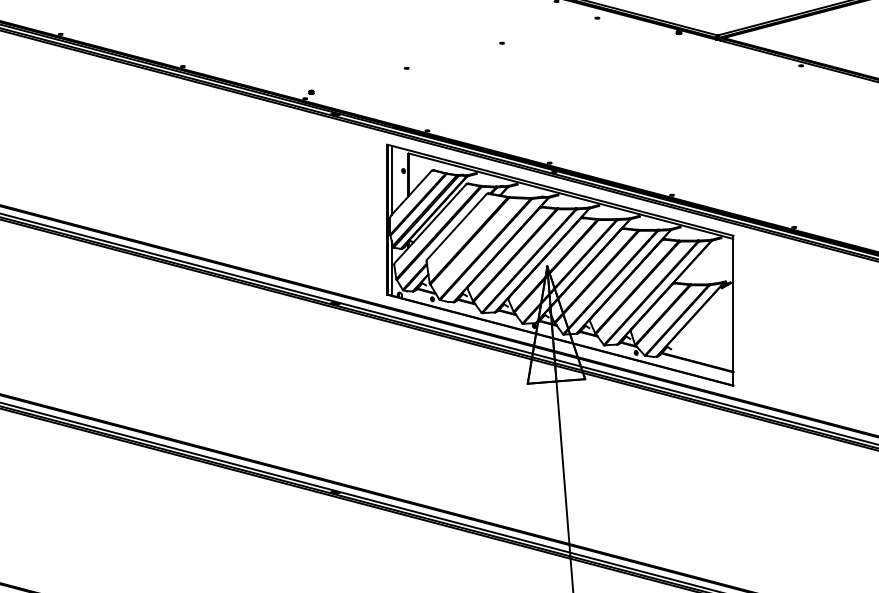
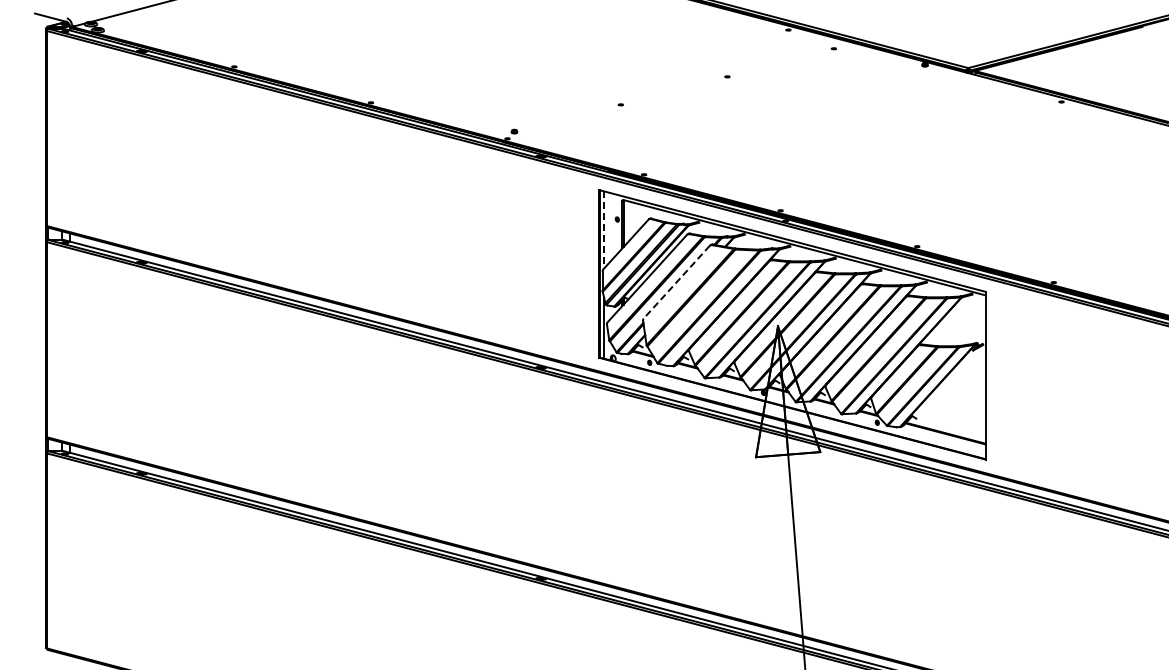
line: (392, 179) -> (604, 229), solid -> dashed
line: (456, 227) -> (676, 282), solid -> dashed

